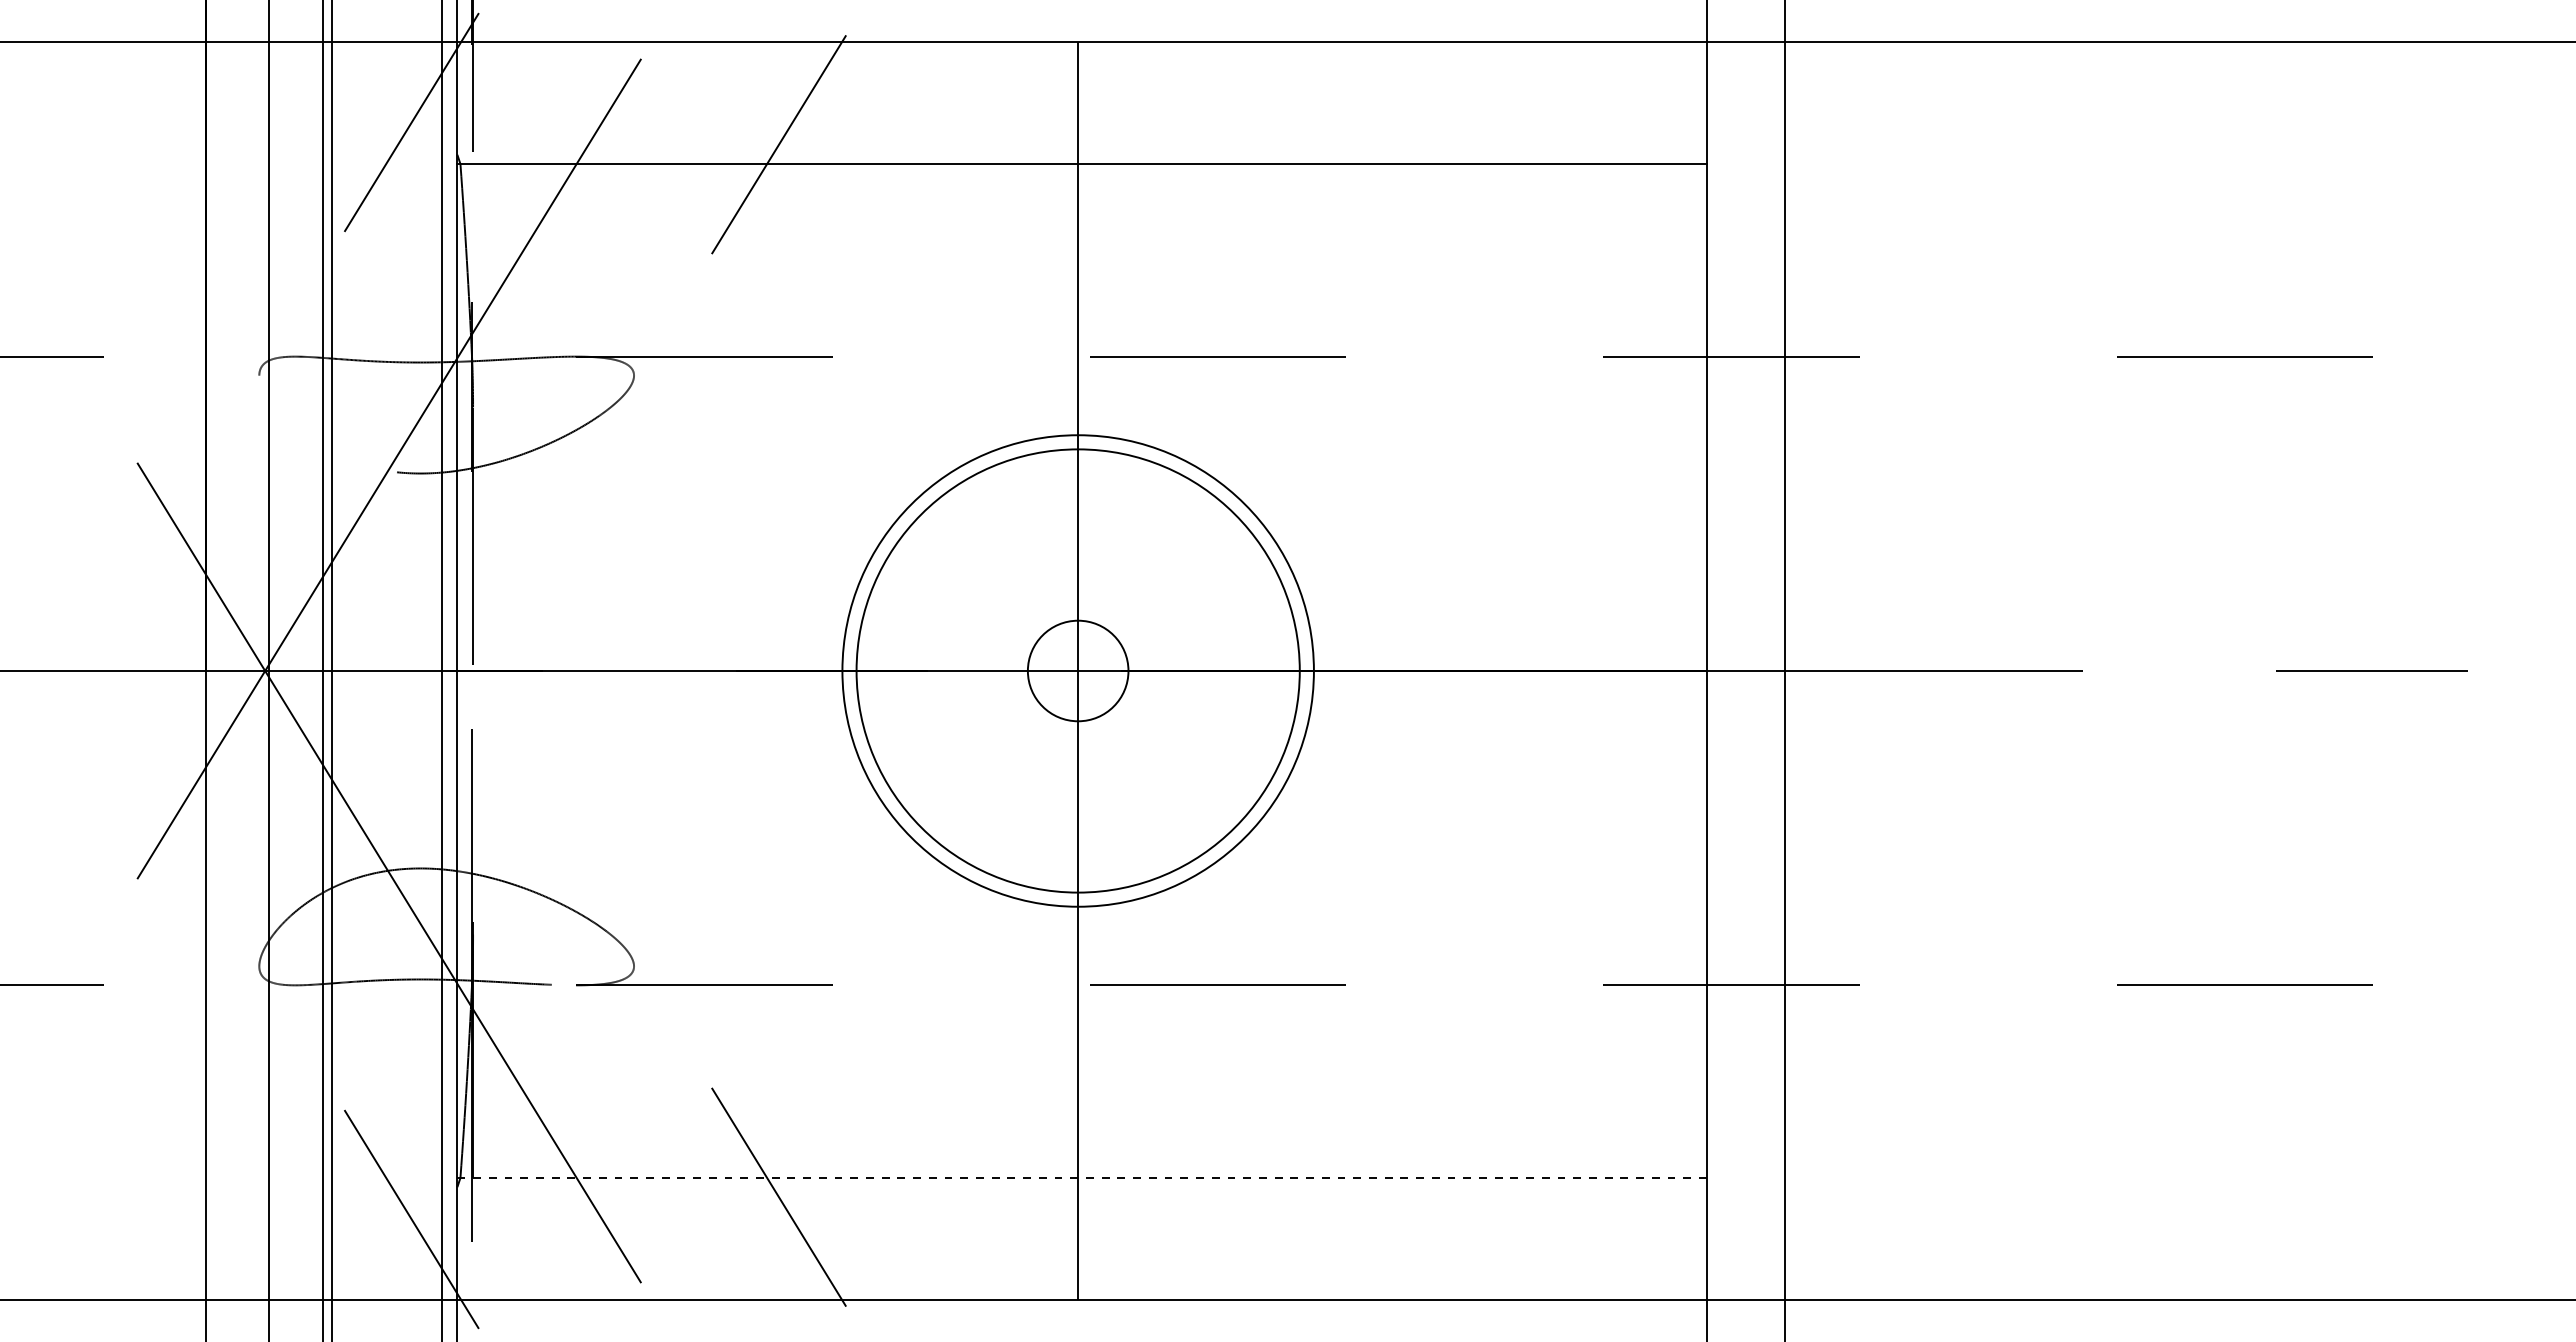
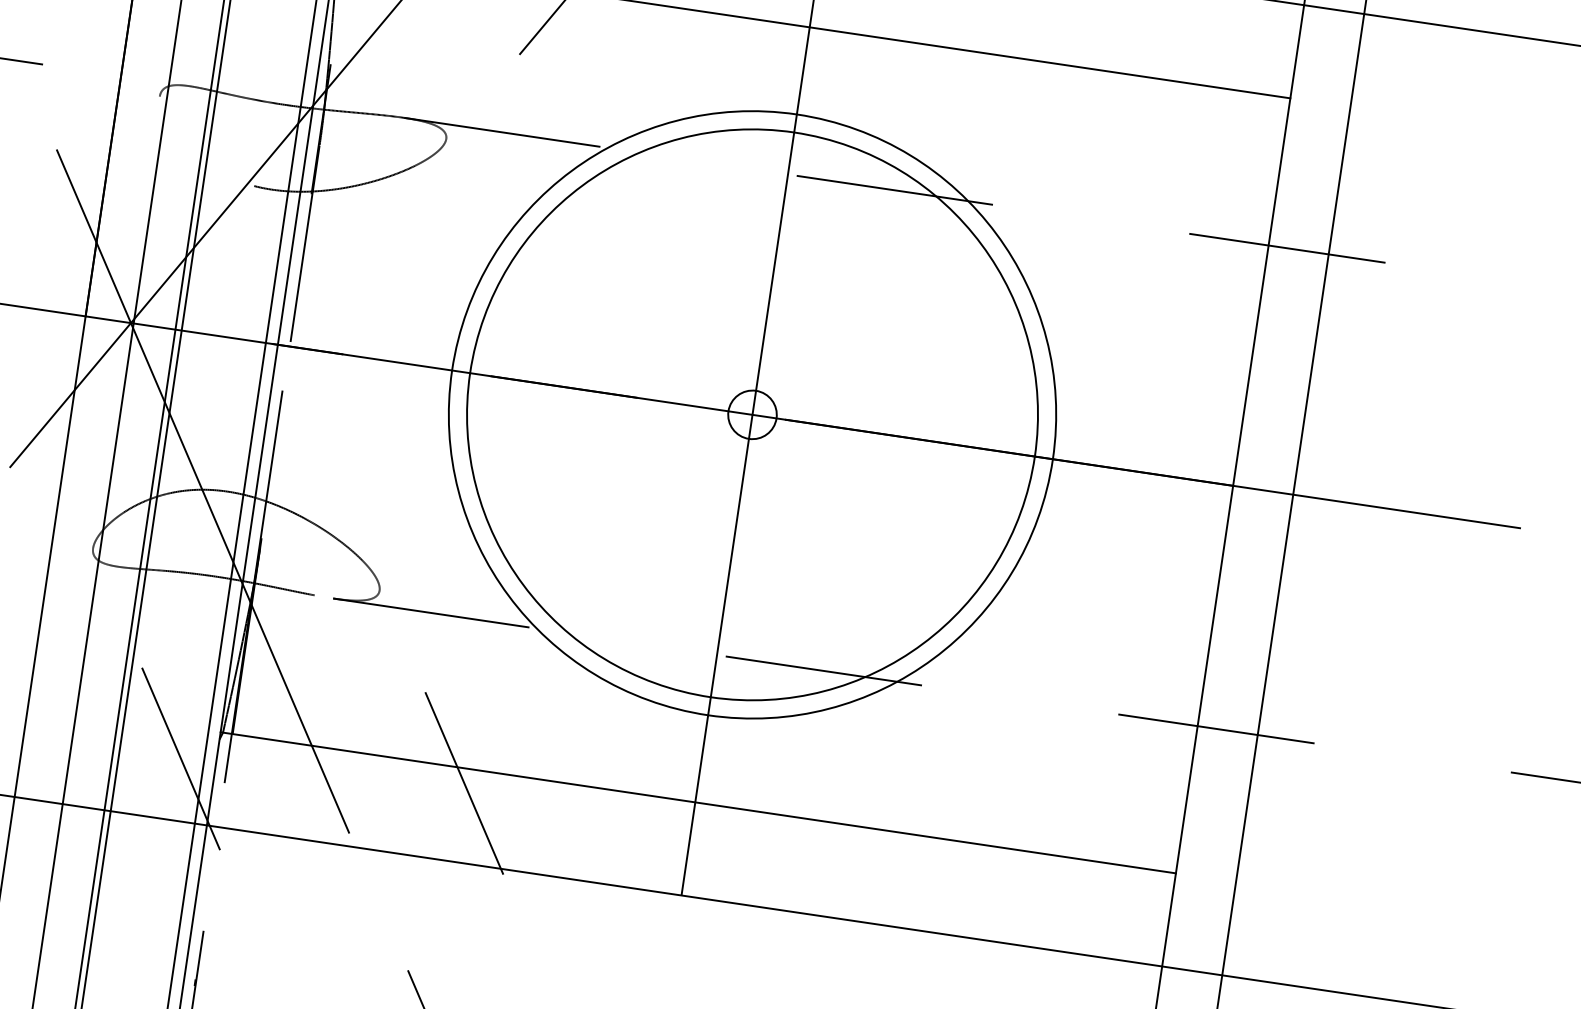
circle: (1077, 670) -> (752, 414), size x0.62
circle: (1077, 670) -> (752, 414), size x1.67
circle: (1078, 670) -> (752, 414), size x1.67
line: (1082, 1177) -> (698, 802), dashed -> solid

